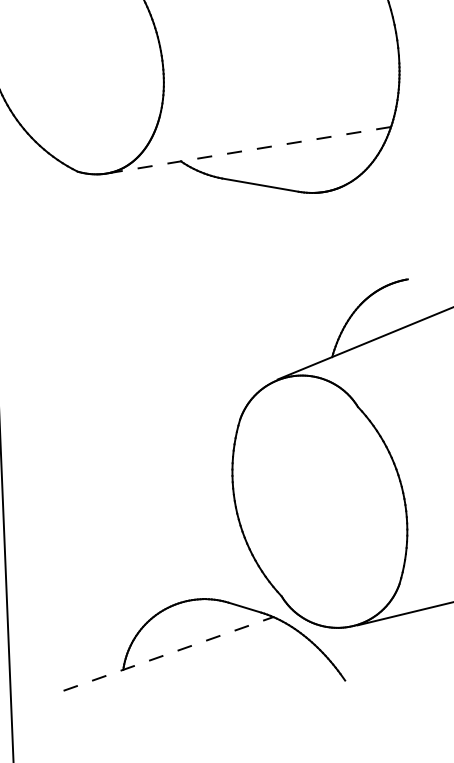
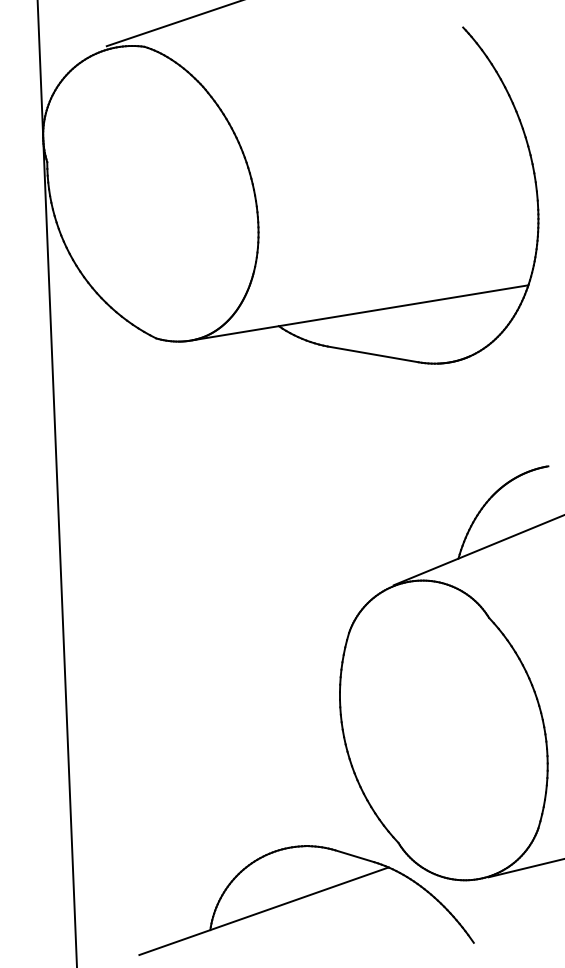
line: (249, 149) -> (360, 312), dashed -> solid
line: (168, 654) -> (264, 911), dashed -> solid

